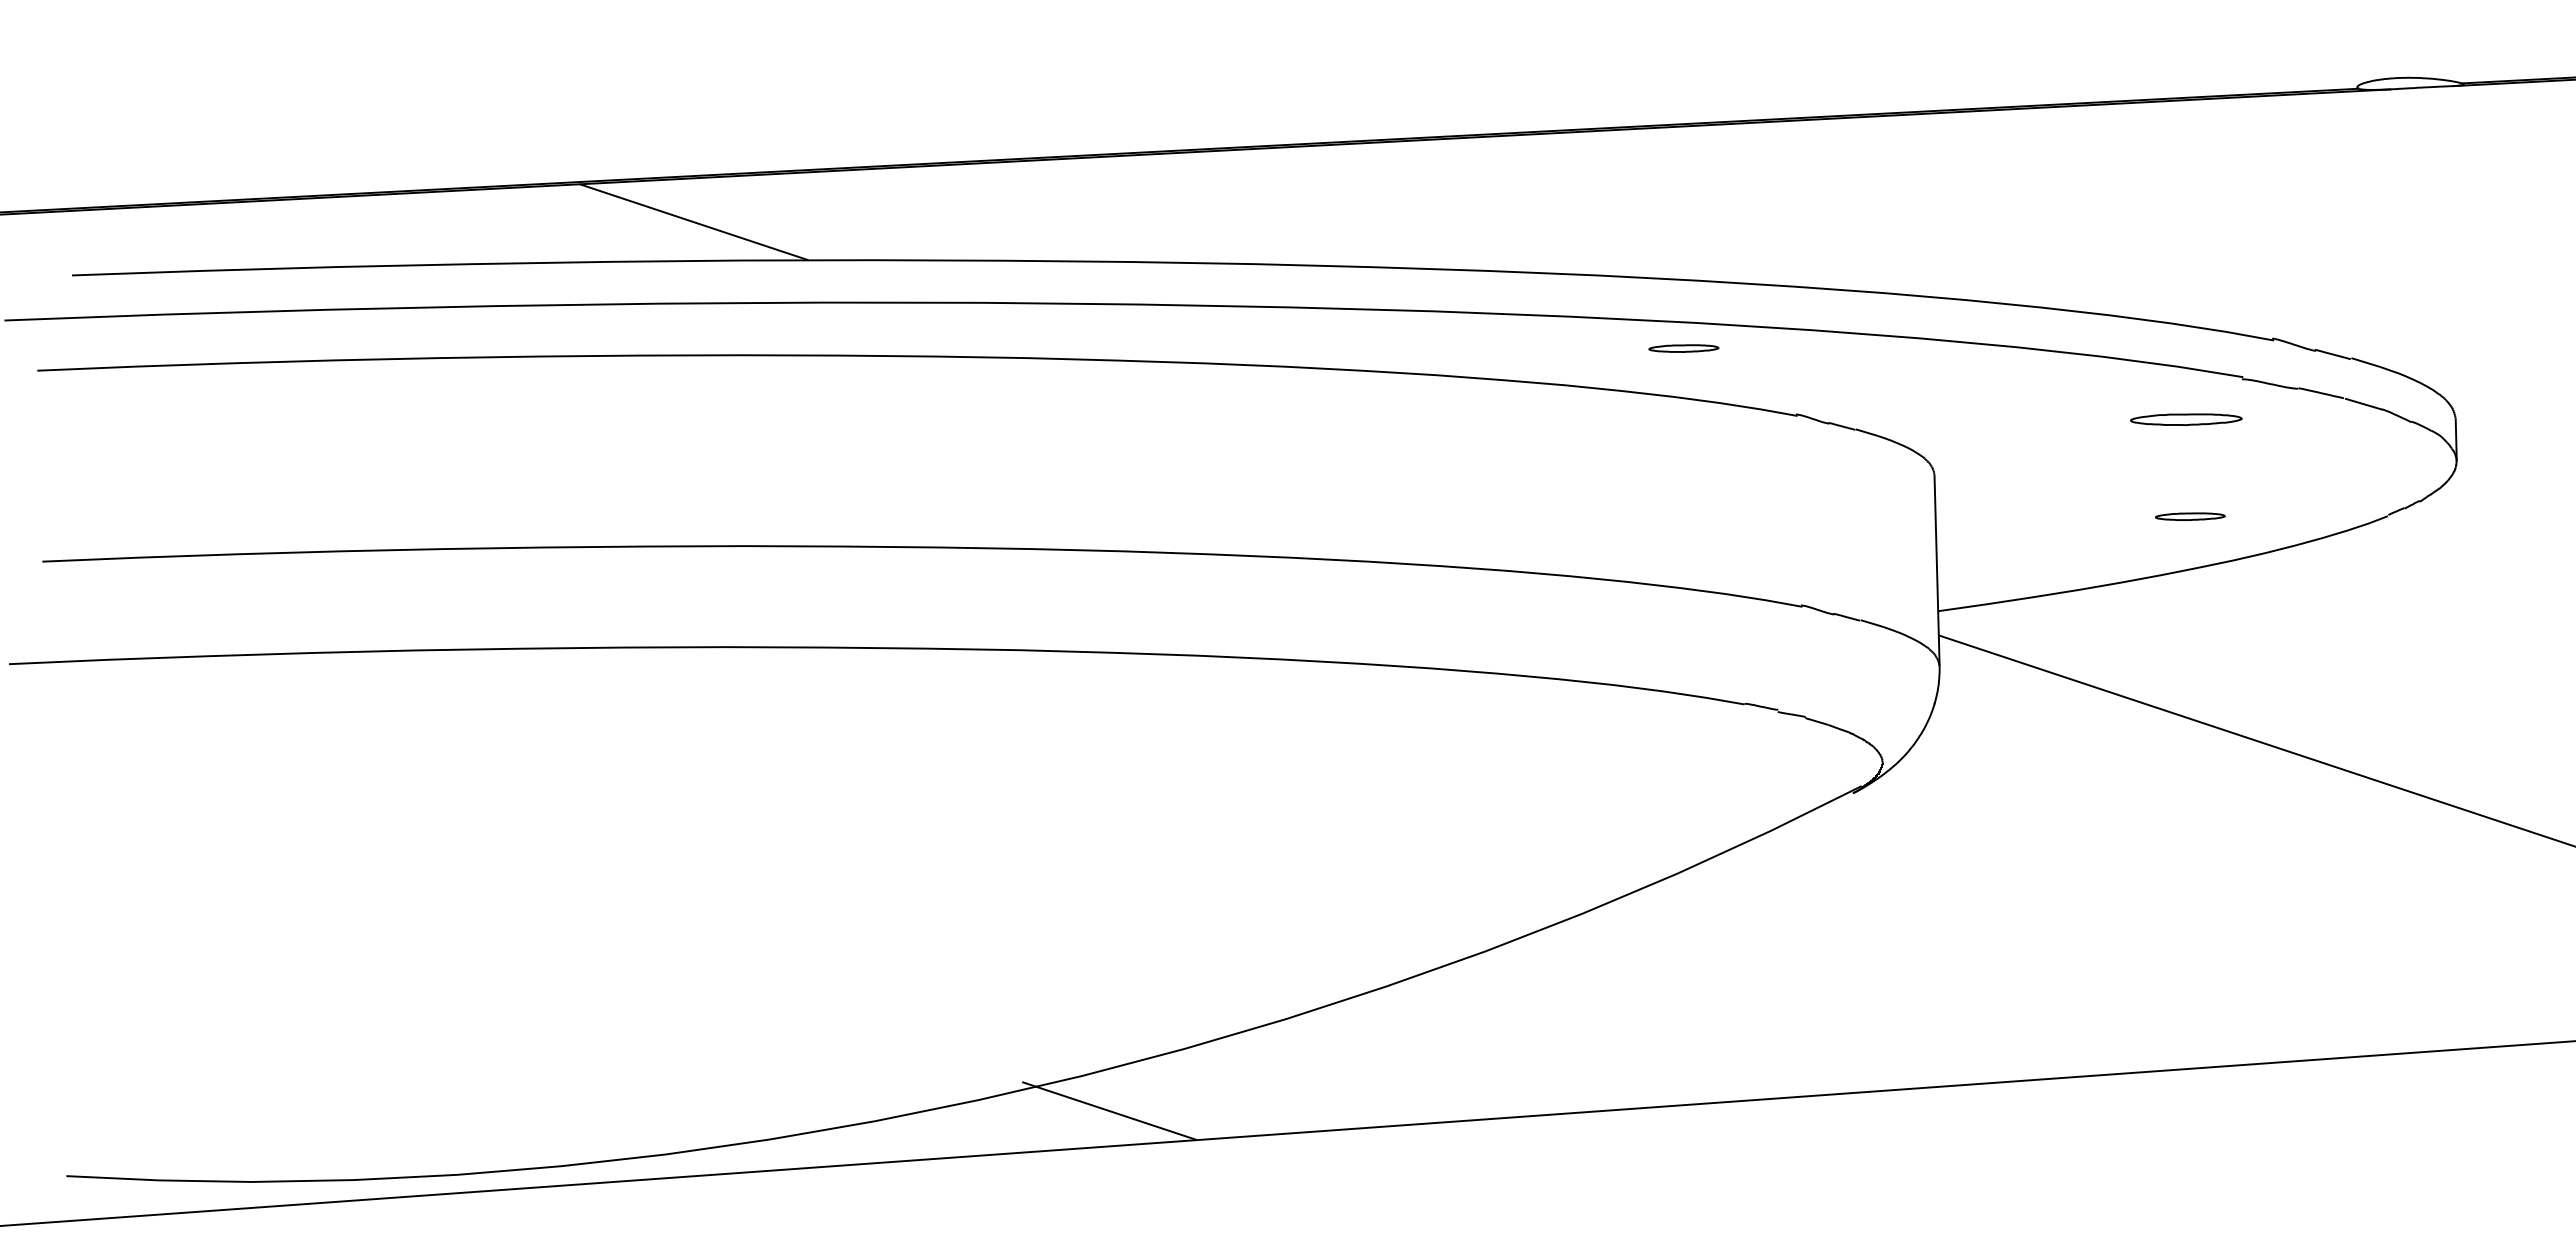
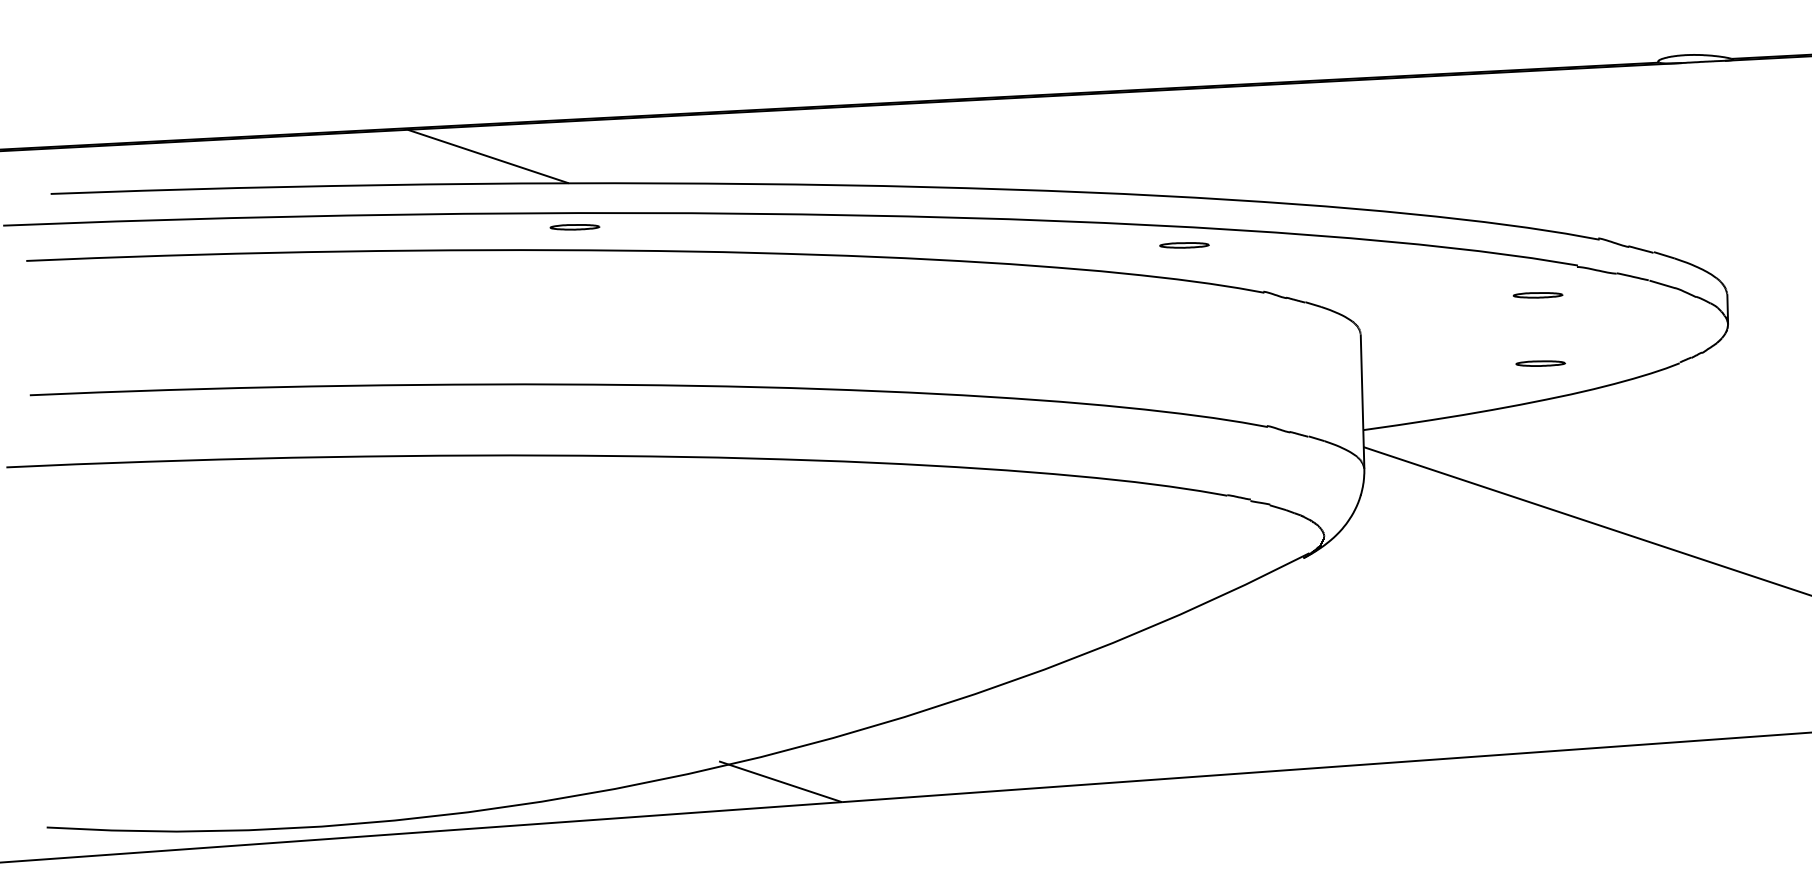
part: (816, 322) -> (574, 227), added
part: (2186, 419) -> (1538, 295), size x0.62

